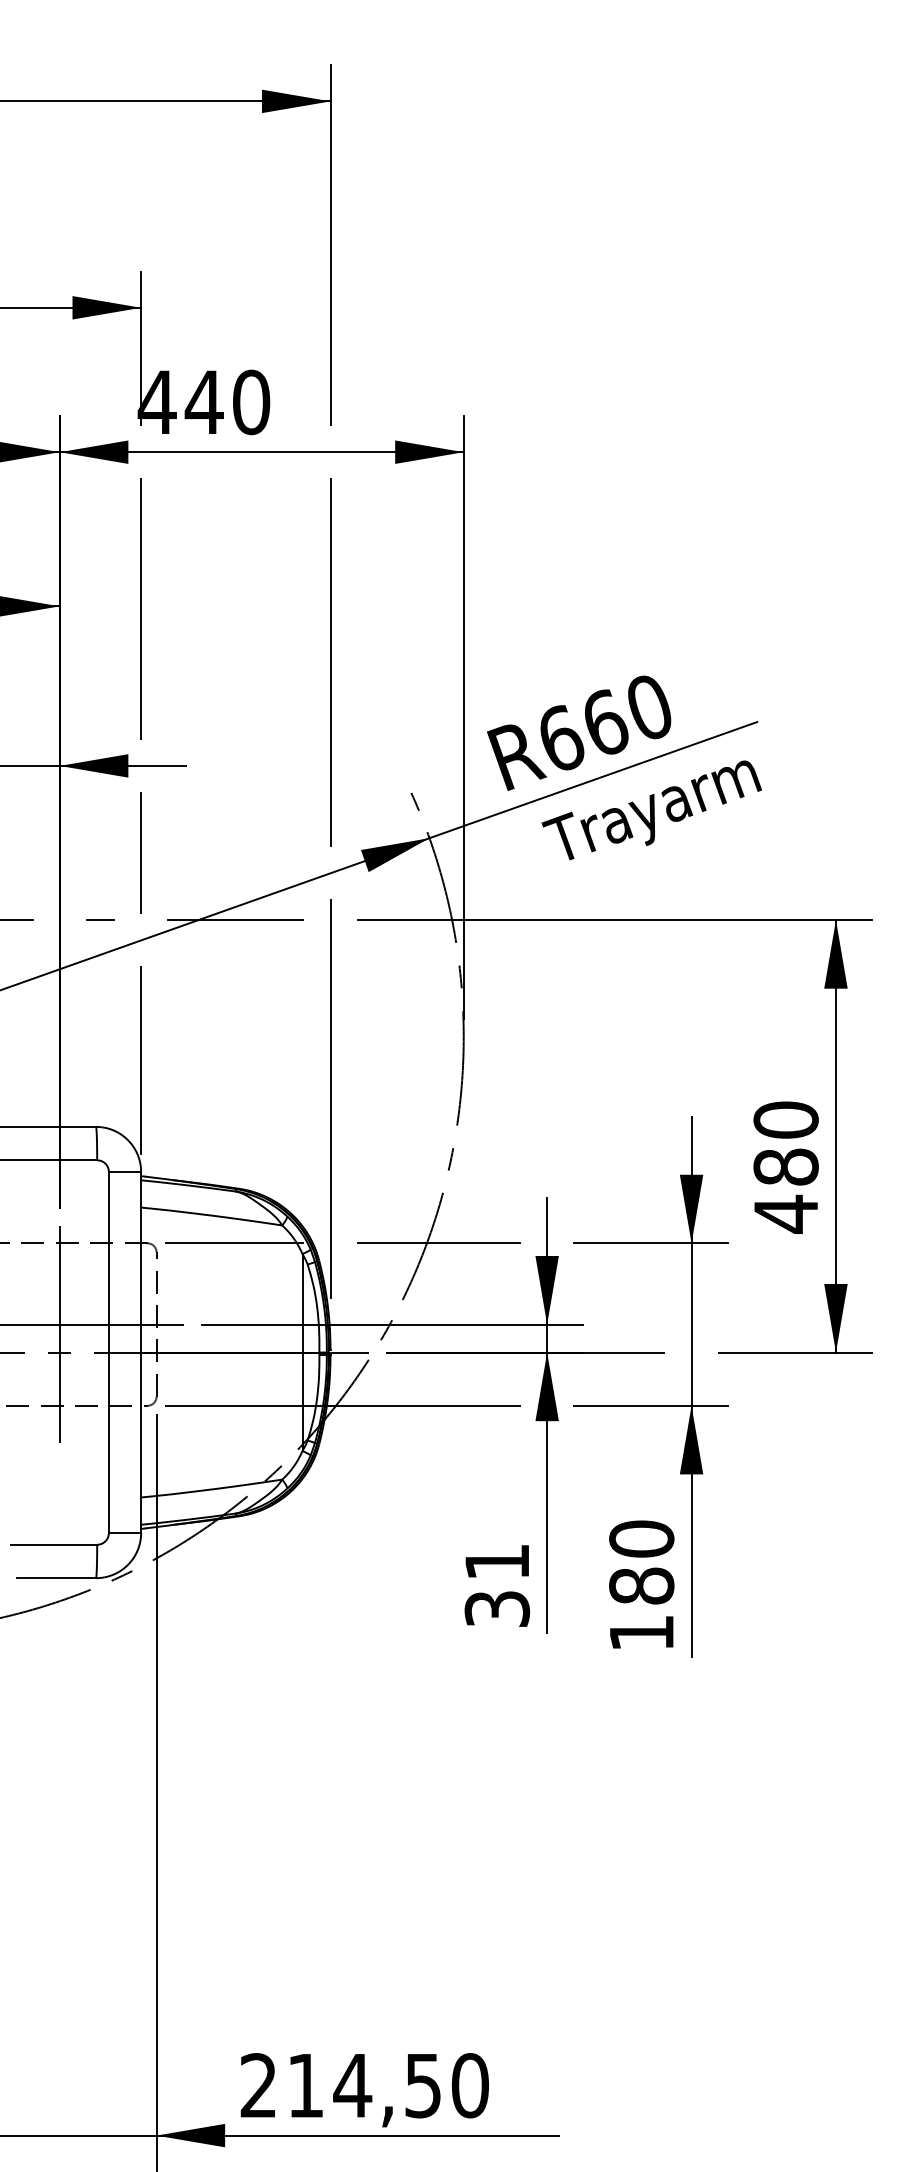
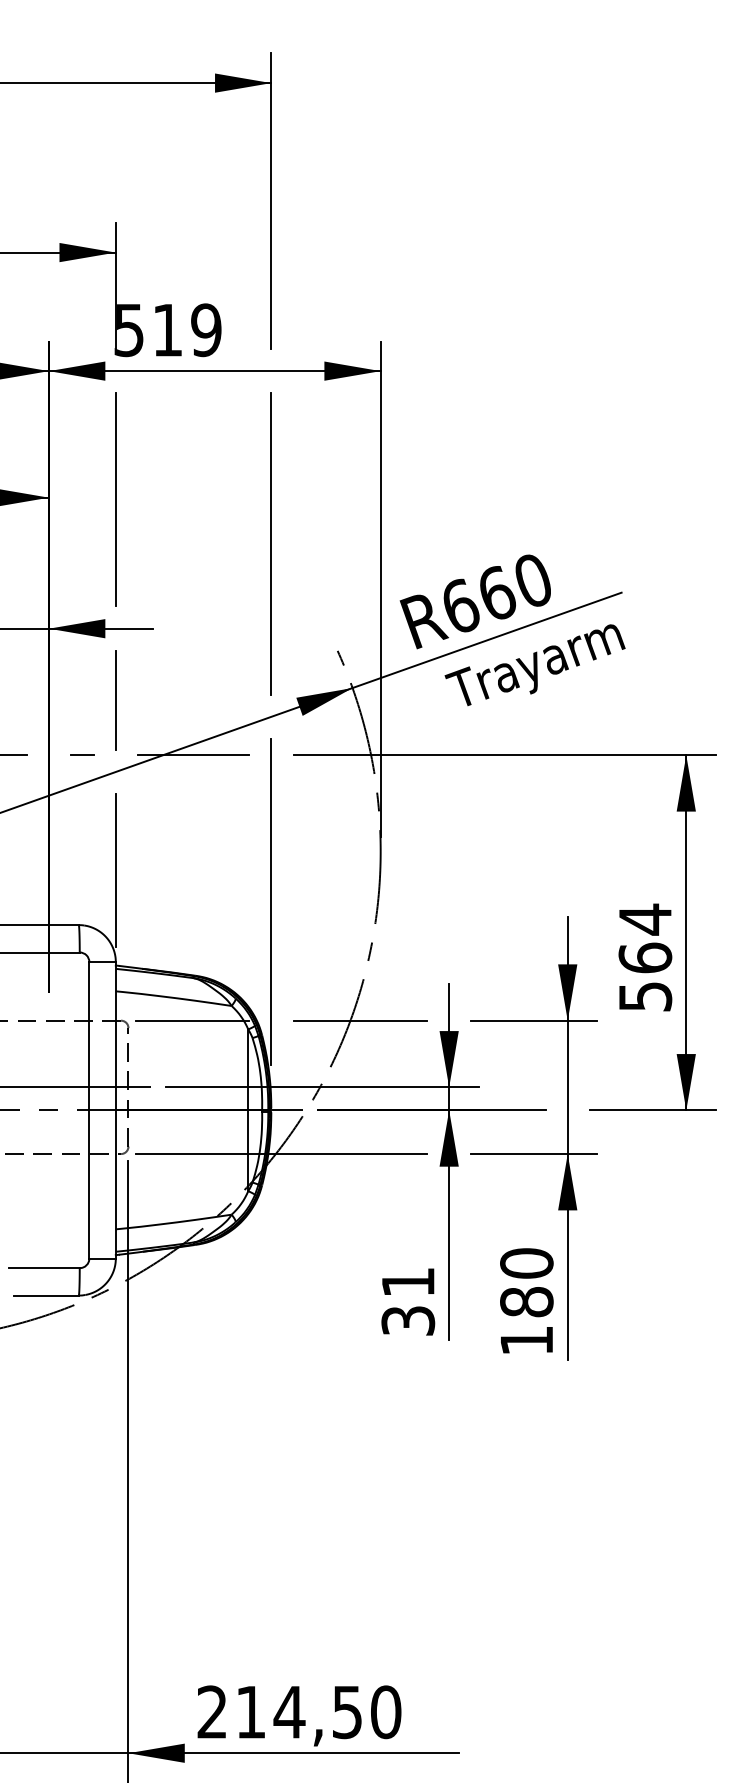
text: (204, 402) -> (167, 330), 440 -> 519
text: (786, 1166) -> (645, 957), 480 -> 564
line: (60, 1334) -> (49, 1095), removed

